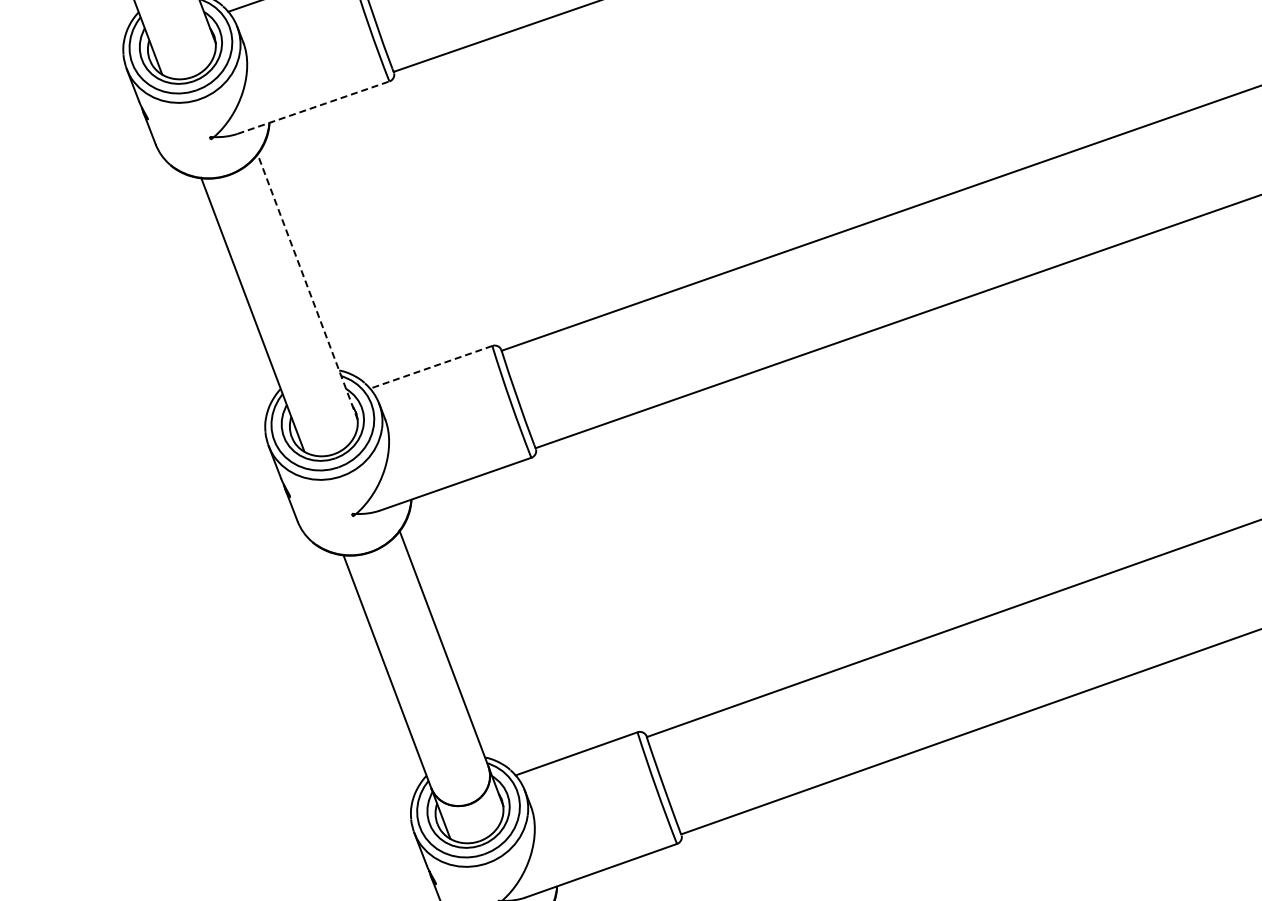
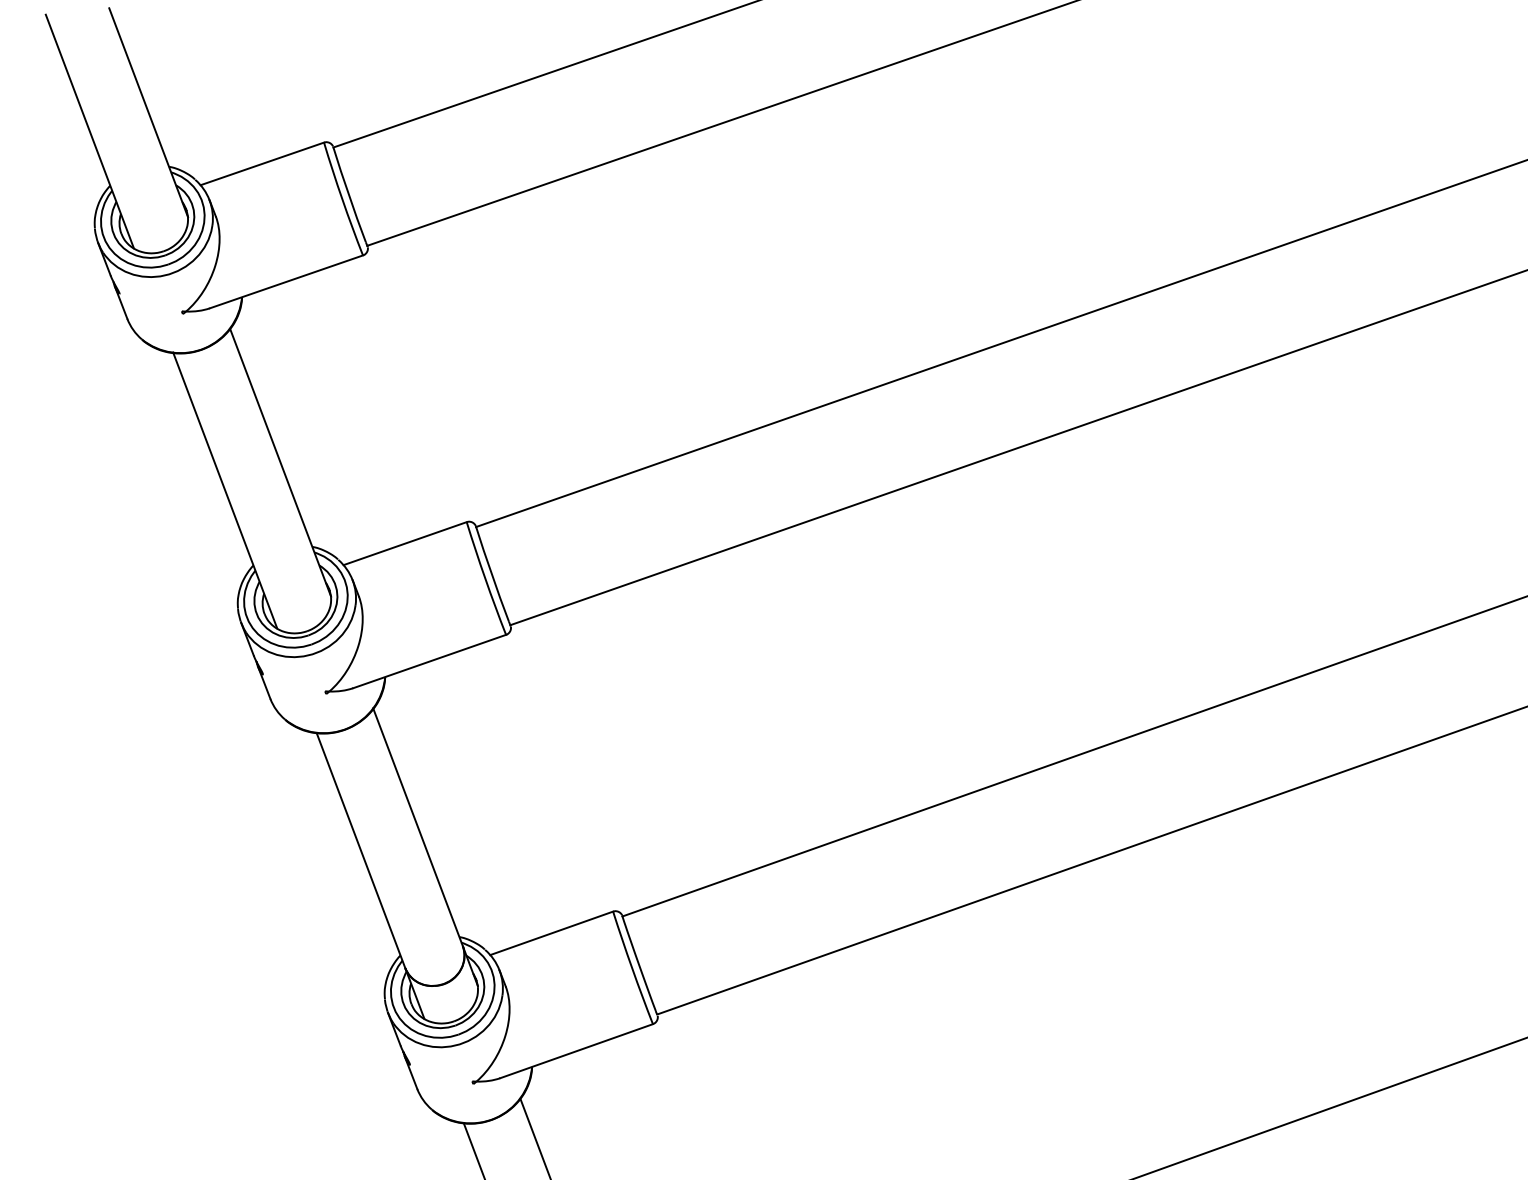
line: (313, 107) -> (286, 281), dashed -> solid
line: (307, 286) -> (280, 462), dashed -> solid
line: (430, 367) -> (404, 543), dashed -> solid

